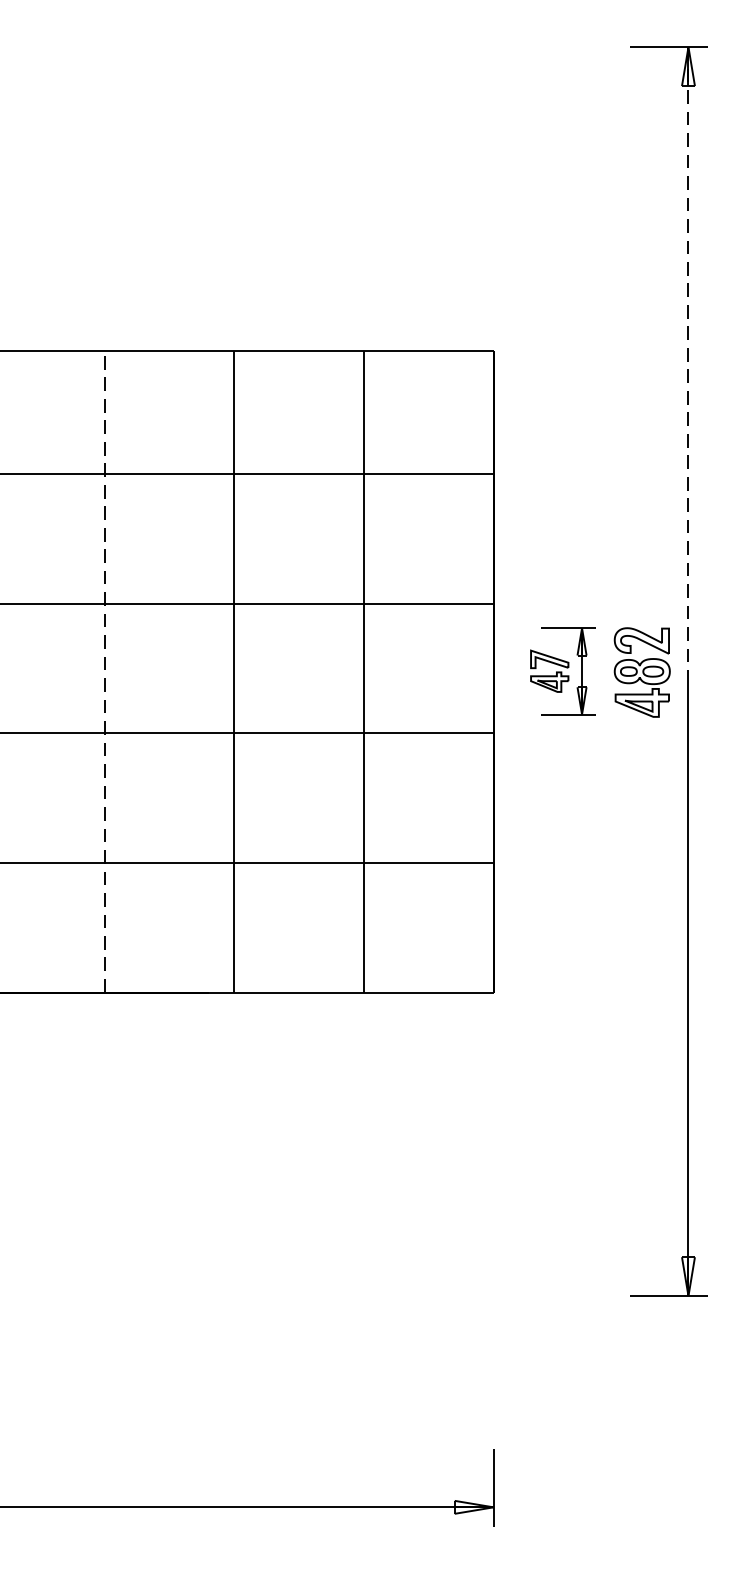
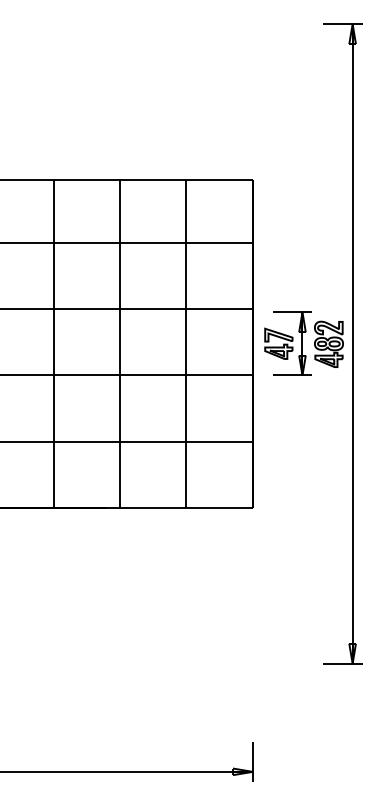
line: (688, 360) -> (352, 184), dashed -> solid
line: (104, 670) -> (53, 343), dashed -> solid
part: (561, 670) -> (287, 343), size x1.43

